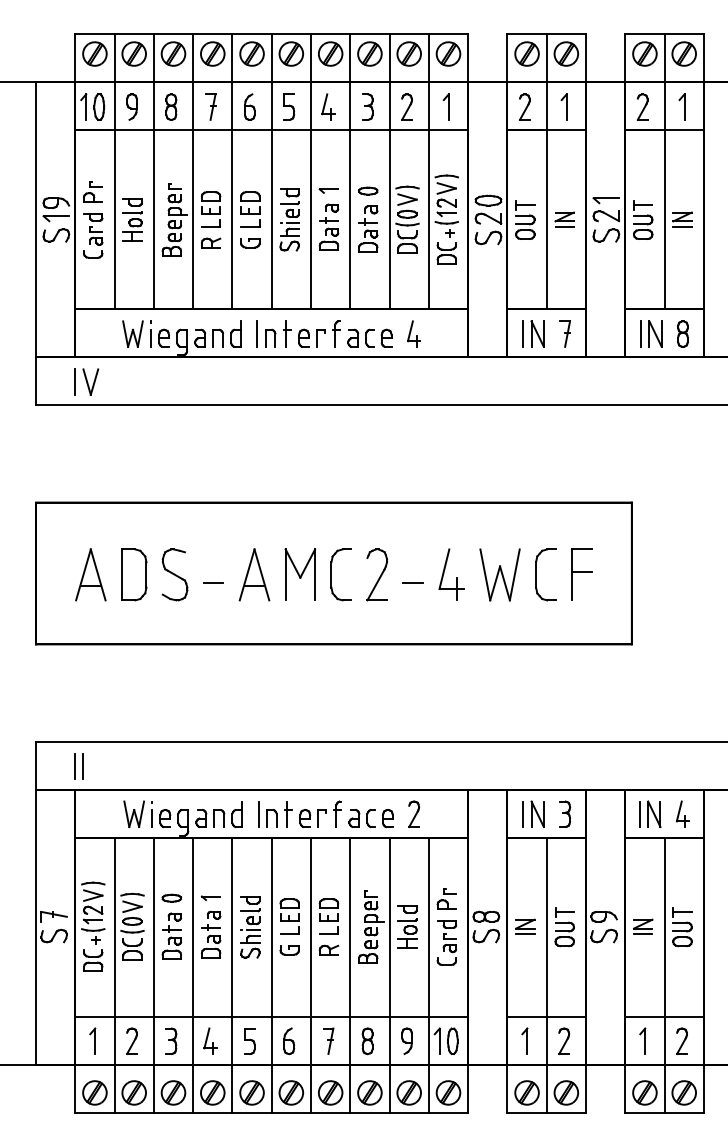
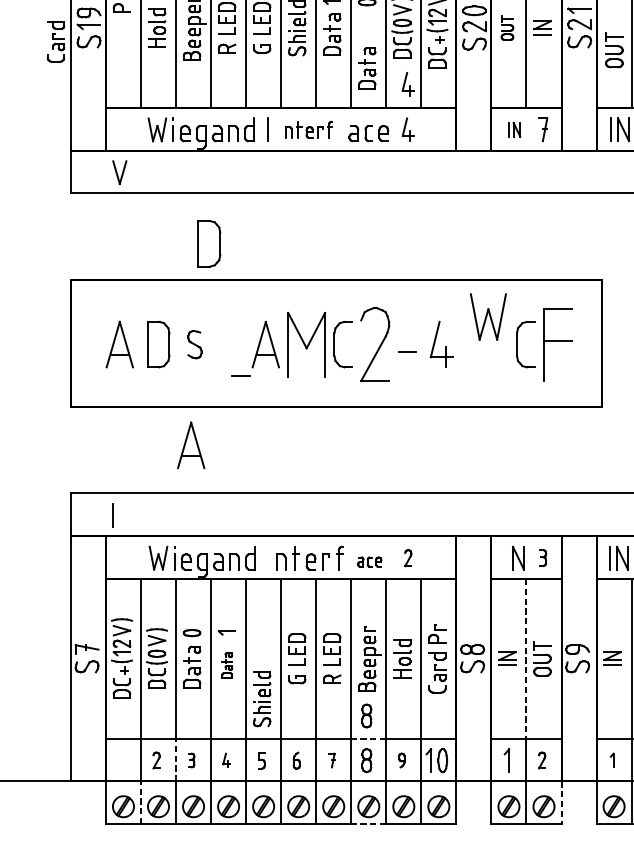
part: (525, 219) -> (507, 27), size x0.7
part: (643, 219) -> (614, 49), moved
part: (368, 228) -> (367, 67), moved
part: (93, 235) -> (56, 41), moved
part: (413, 282) -> (407, 83), added
part: (302, 333) -> (308, 129), size x0.7
part: (533, 333) -> (514, 129), size x0.6
line: (75, 381) -> (106, 172), removed
part: (191, 461) -> (209, 243), added
part: (174, 574) -> (194, 344), size x0.6
part: (300, 574) -> (306, 344), size x1.4
part: (377, 574) -> (375, 344), size x1.6
part: (499, 574) -> (487, 316), moved
part: (581, 574) -> (557, 344), size x1.6
line: (213, 582) -> (240, 375), moved
part: (170, 687) -> (190, 445), added
line: (75, 766) -> (106, 515), removed
part: (565, 813) -> (543, 557), size x0.7
line: (258, 814) -> (269, 558), removed
part: (414, 814) -> (408, 558), size x0.7
line: (523, 814) -> (505, 558), removed
part: (370, 818) -> (369, 561), size x0.6
part: (250, 927) -> (262, 699), moved
line: (546, 927) -> (526, 659), solid -> dashed
part: (211, 934) -> (227, 665), size x0.6
part: (367, 991) -> (366, 716), added
line: (369, 1016) -> (368, 738), solid -> dashed
part: (92, 1040) -> (121, 759), removed
part: (131, 1040) -> (156, 759), size x0.7
line: (153, 1040) -> (175, 759), solid -> dashed
part: (171, 1040) -> (191, 759), size x0.6
part: (210, 1040) -> (226, 759), size x0.6
part: (328, 1040) -> (331, 759), size x0.6
part: (406, 1040) -> (401, 759), size x0.6
part: (564, 1040) -> (542, 759), size x0.7
part: (642, 1040) -> (611, 759), size x0.6
part: (249, 1041) -> (261, 760), size x0.7
part: (289, 1041) -> (297, 760), size x0.7
line: (114, 1088) -> (140, 802), solid -> dashed
line: (586, 1089) -> (561, 803), solid -> dashed
line: (369, 1112) -> (368, 824), solid -> dashed

